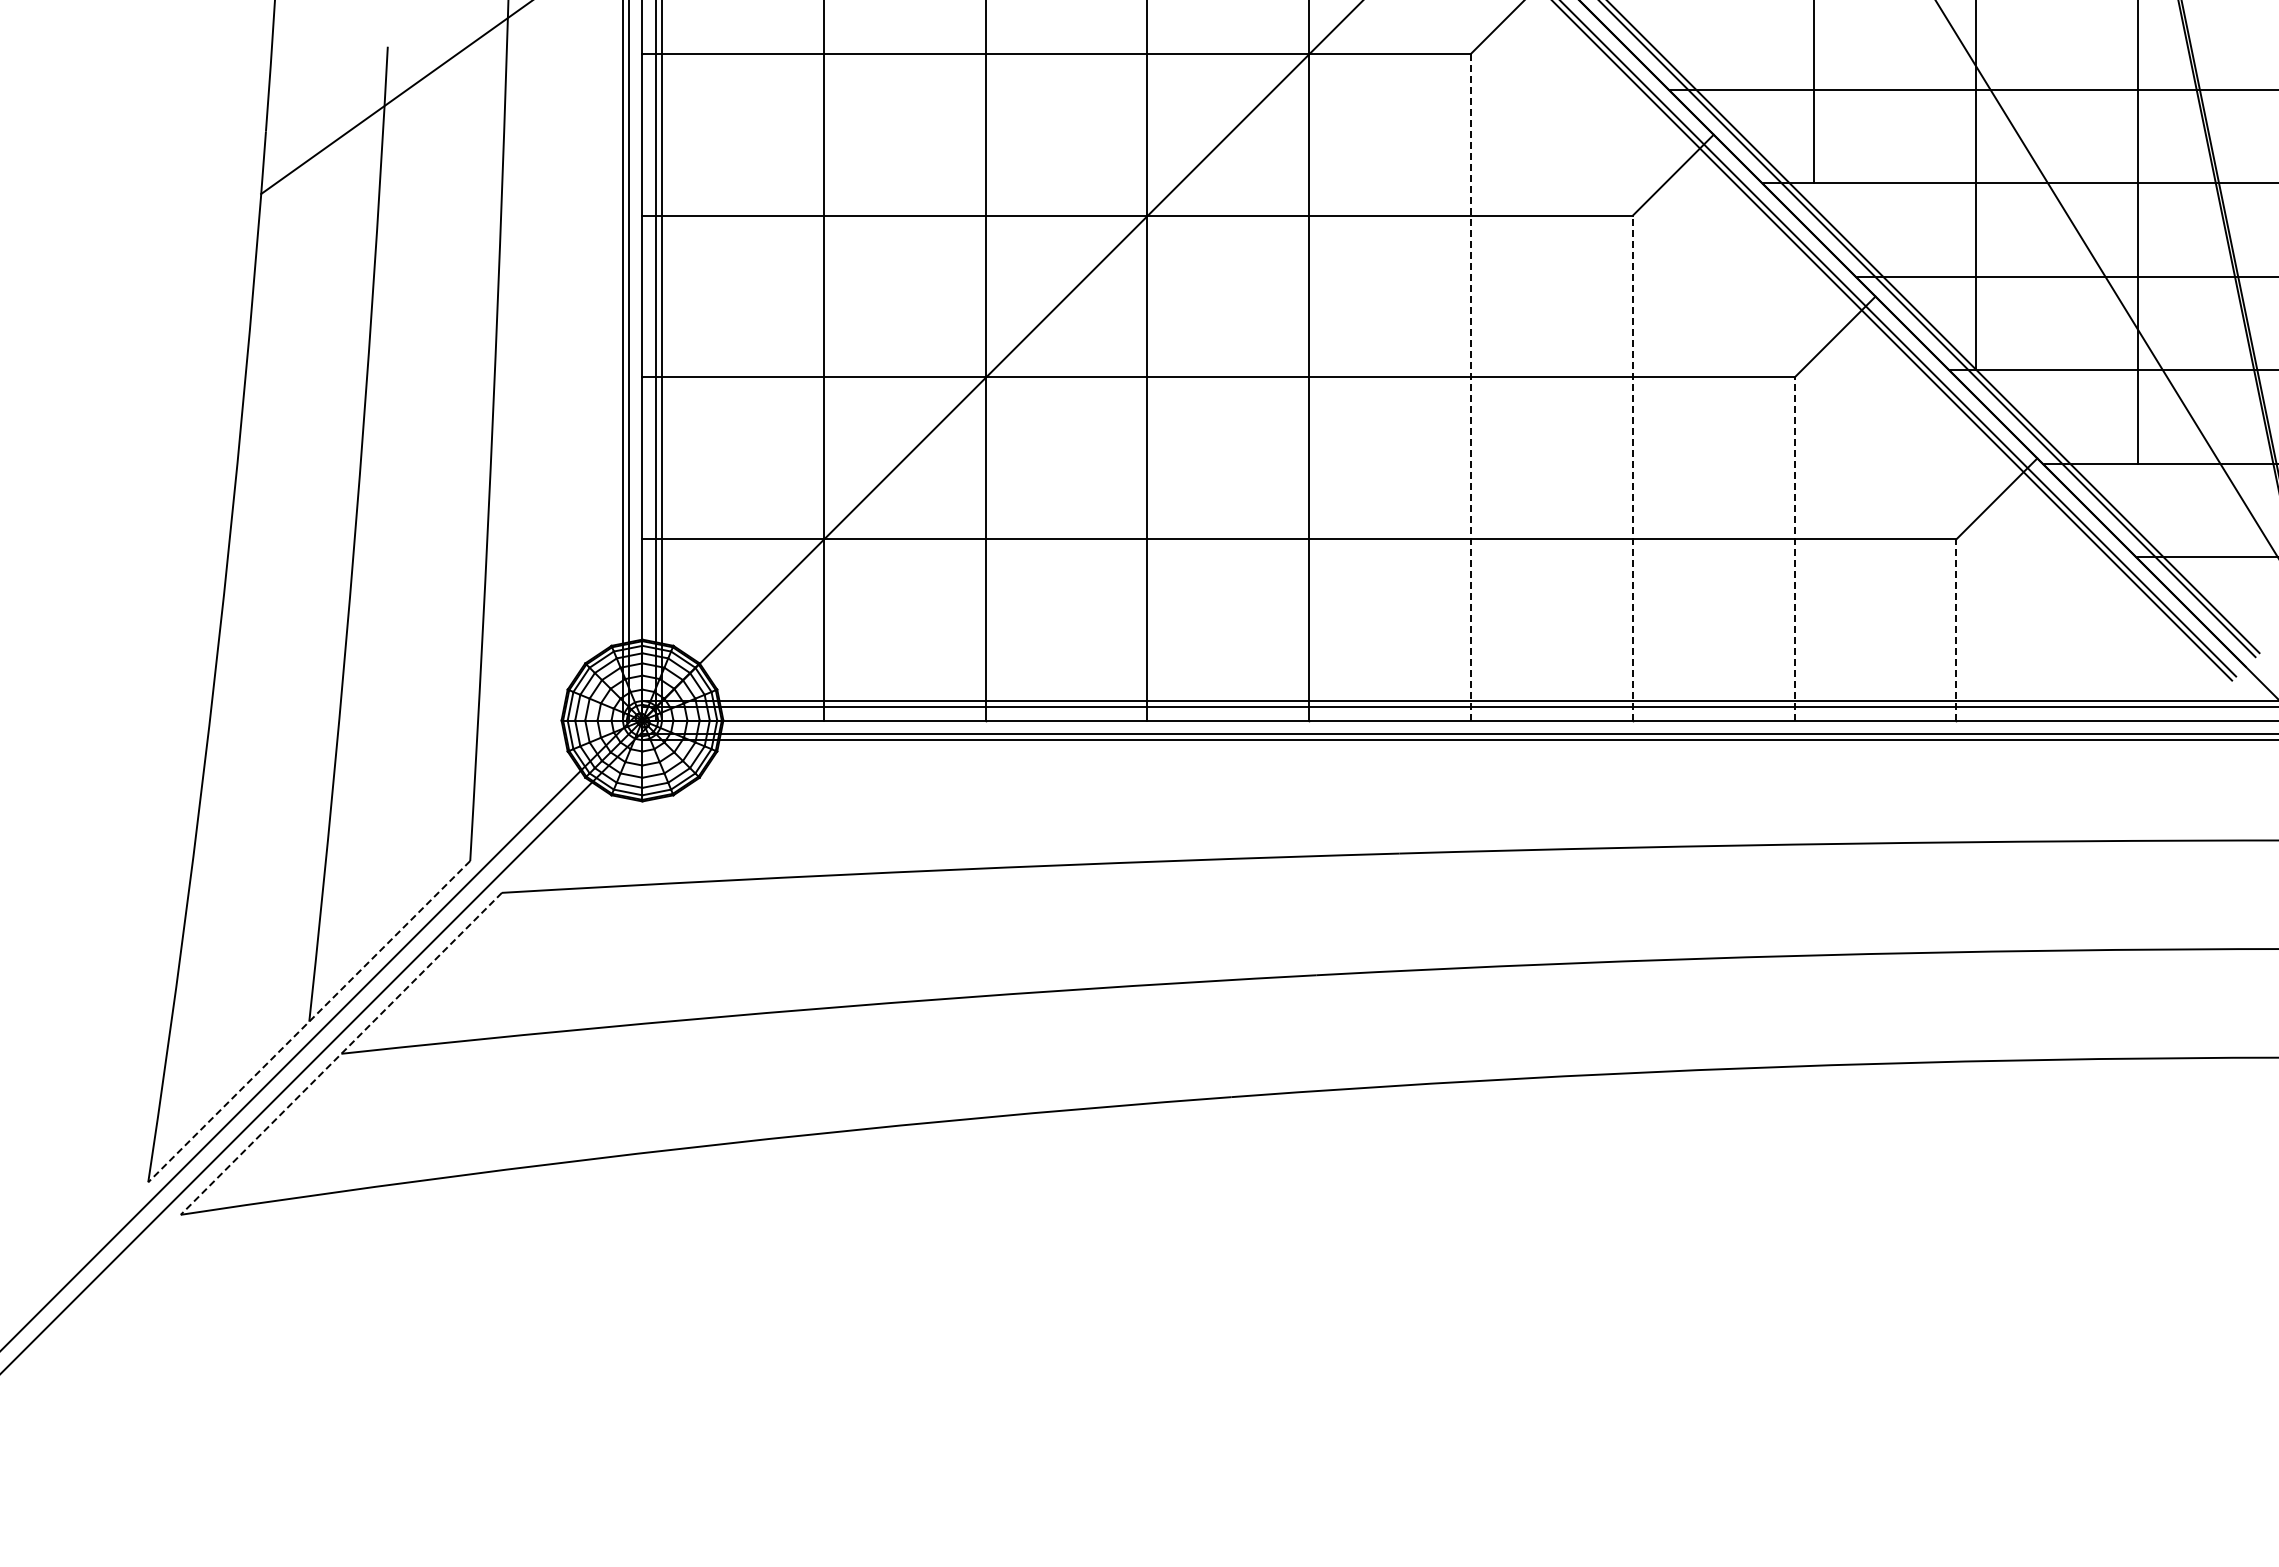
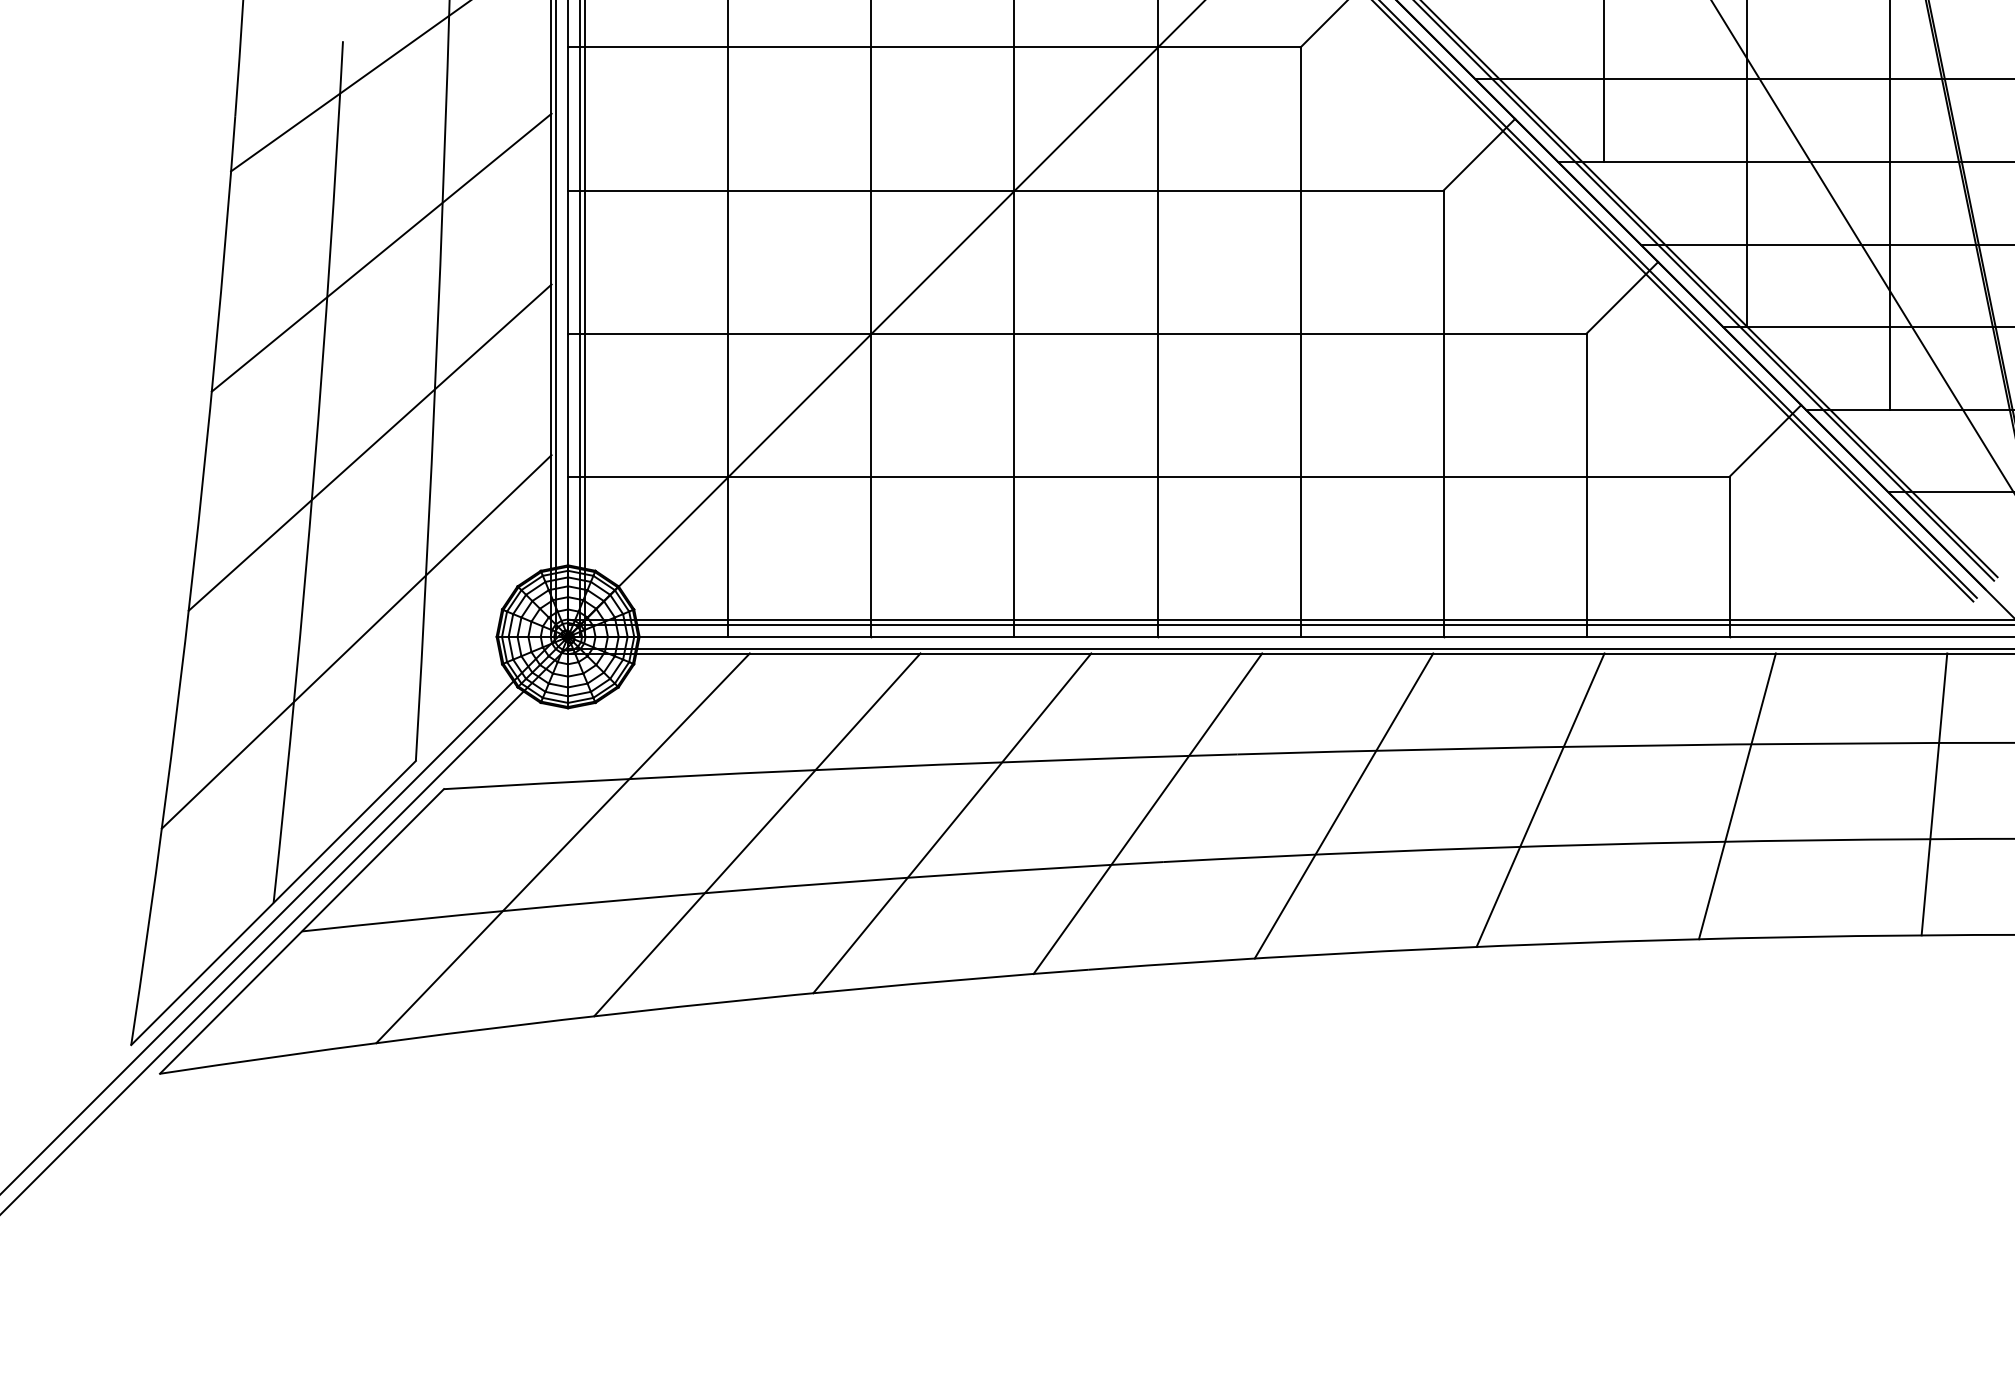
line: (431, 285) -> (381, 252), added
line: (1471, 386) -> (1300, 341), dashed -> solid
line: (1632, 467) -> (1443, 413), dashed -> solid
line: (418, 506) -> (370, 447), added
line: (1794, 549) -> (1586, 485), dashed -> solid
line: (1956, 629) -> (1729, 556), dashed -> solid
line: (402, 726) -> (355, 642), added
line: (2187, 898) -> (1933, 794), added
line: (1964, 900) -> (1736, 795), added
line: (1742, 905) -> (1540, 800), added
line: (1520, 911) -> (1344, 805), added
line: (1298, 920) -> (1148, 813), added
line: (1076, 931) -> (951, 823), added
line: (856, 944) -> (757, 834), added
line: (636, 959) -> (562, 848), added
line: (308, 1022) -> (272, 903), dashed -> solid
line: (341, 1054) -> (302, 932), dashed -> solid

